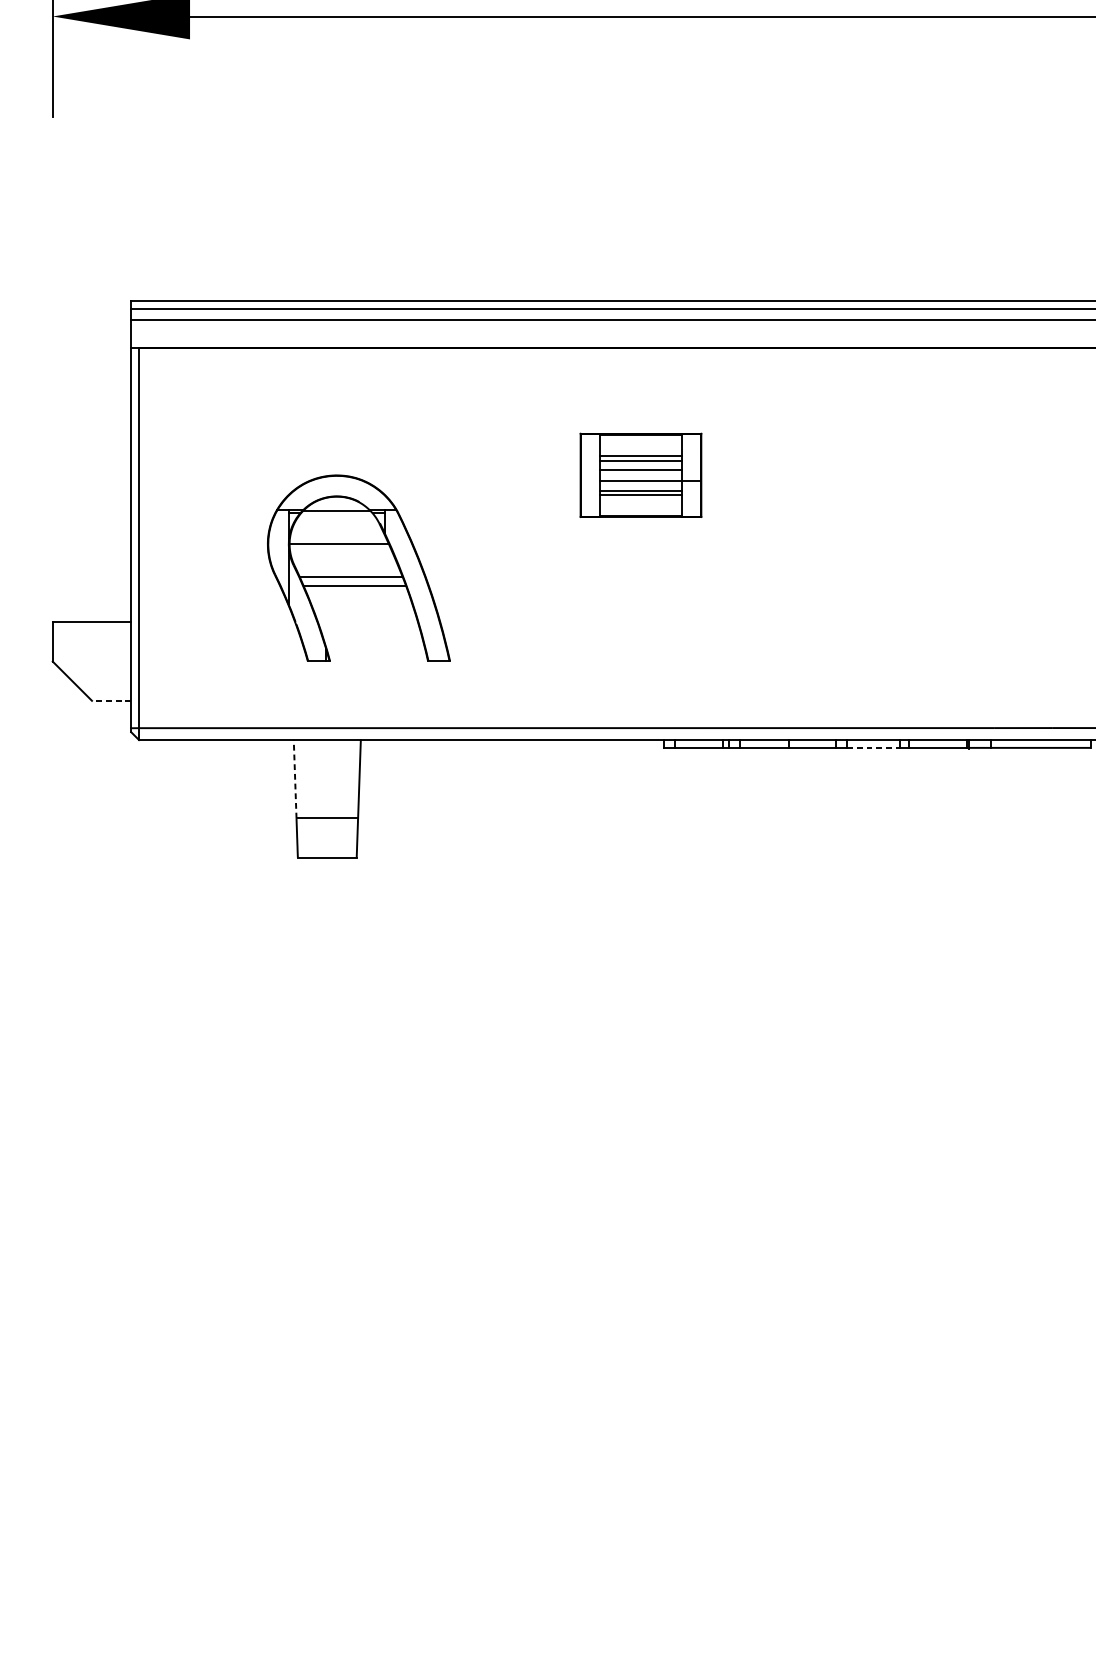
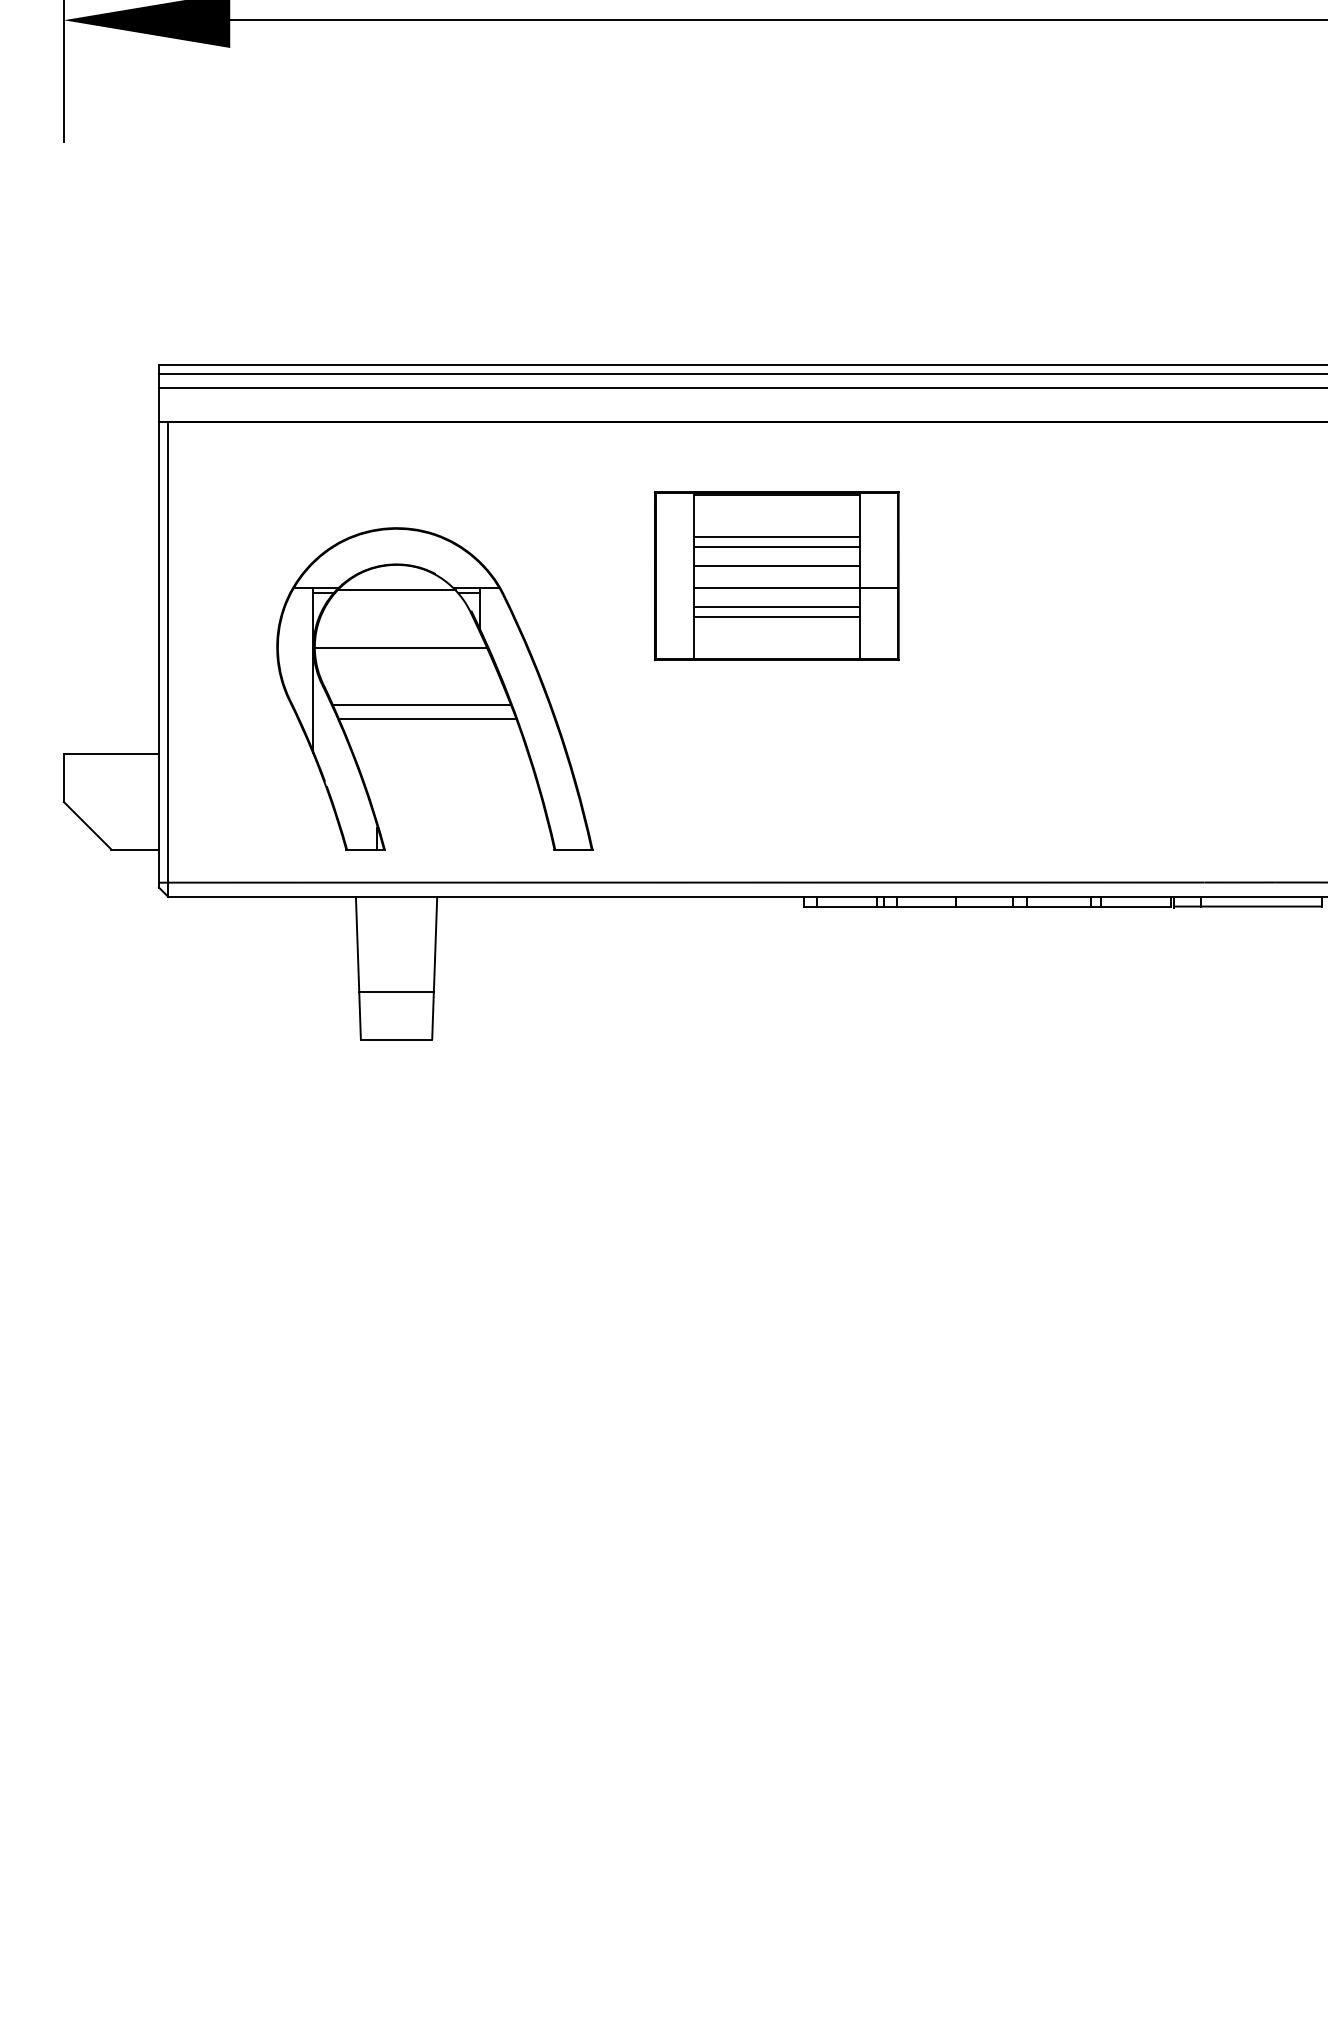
part: (640, 475) -> (776, 576), size x1.67
part: (358, 567) -> (434, 688), size x1.43
line: (111, 700) -> (135, 849), dashed -> solid
line: (874, 747) -> (1059, 906), dashed -> solid
line: (295, 779) -> (357, 944), dashed -> solid

